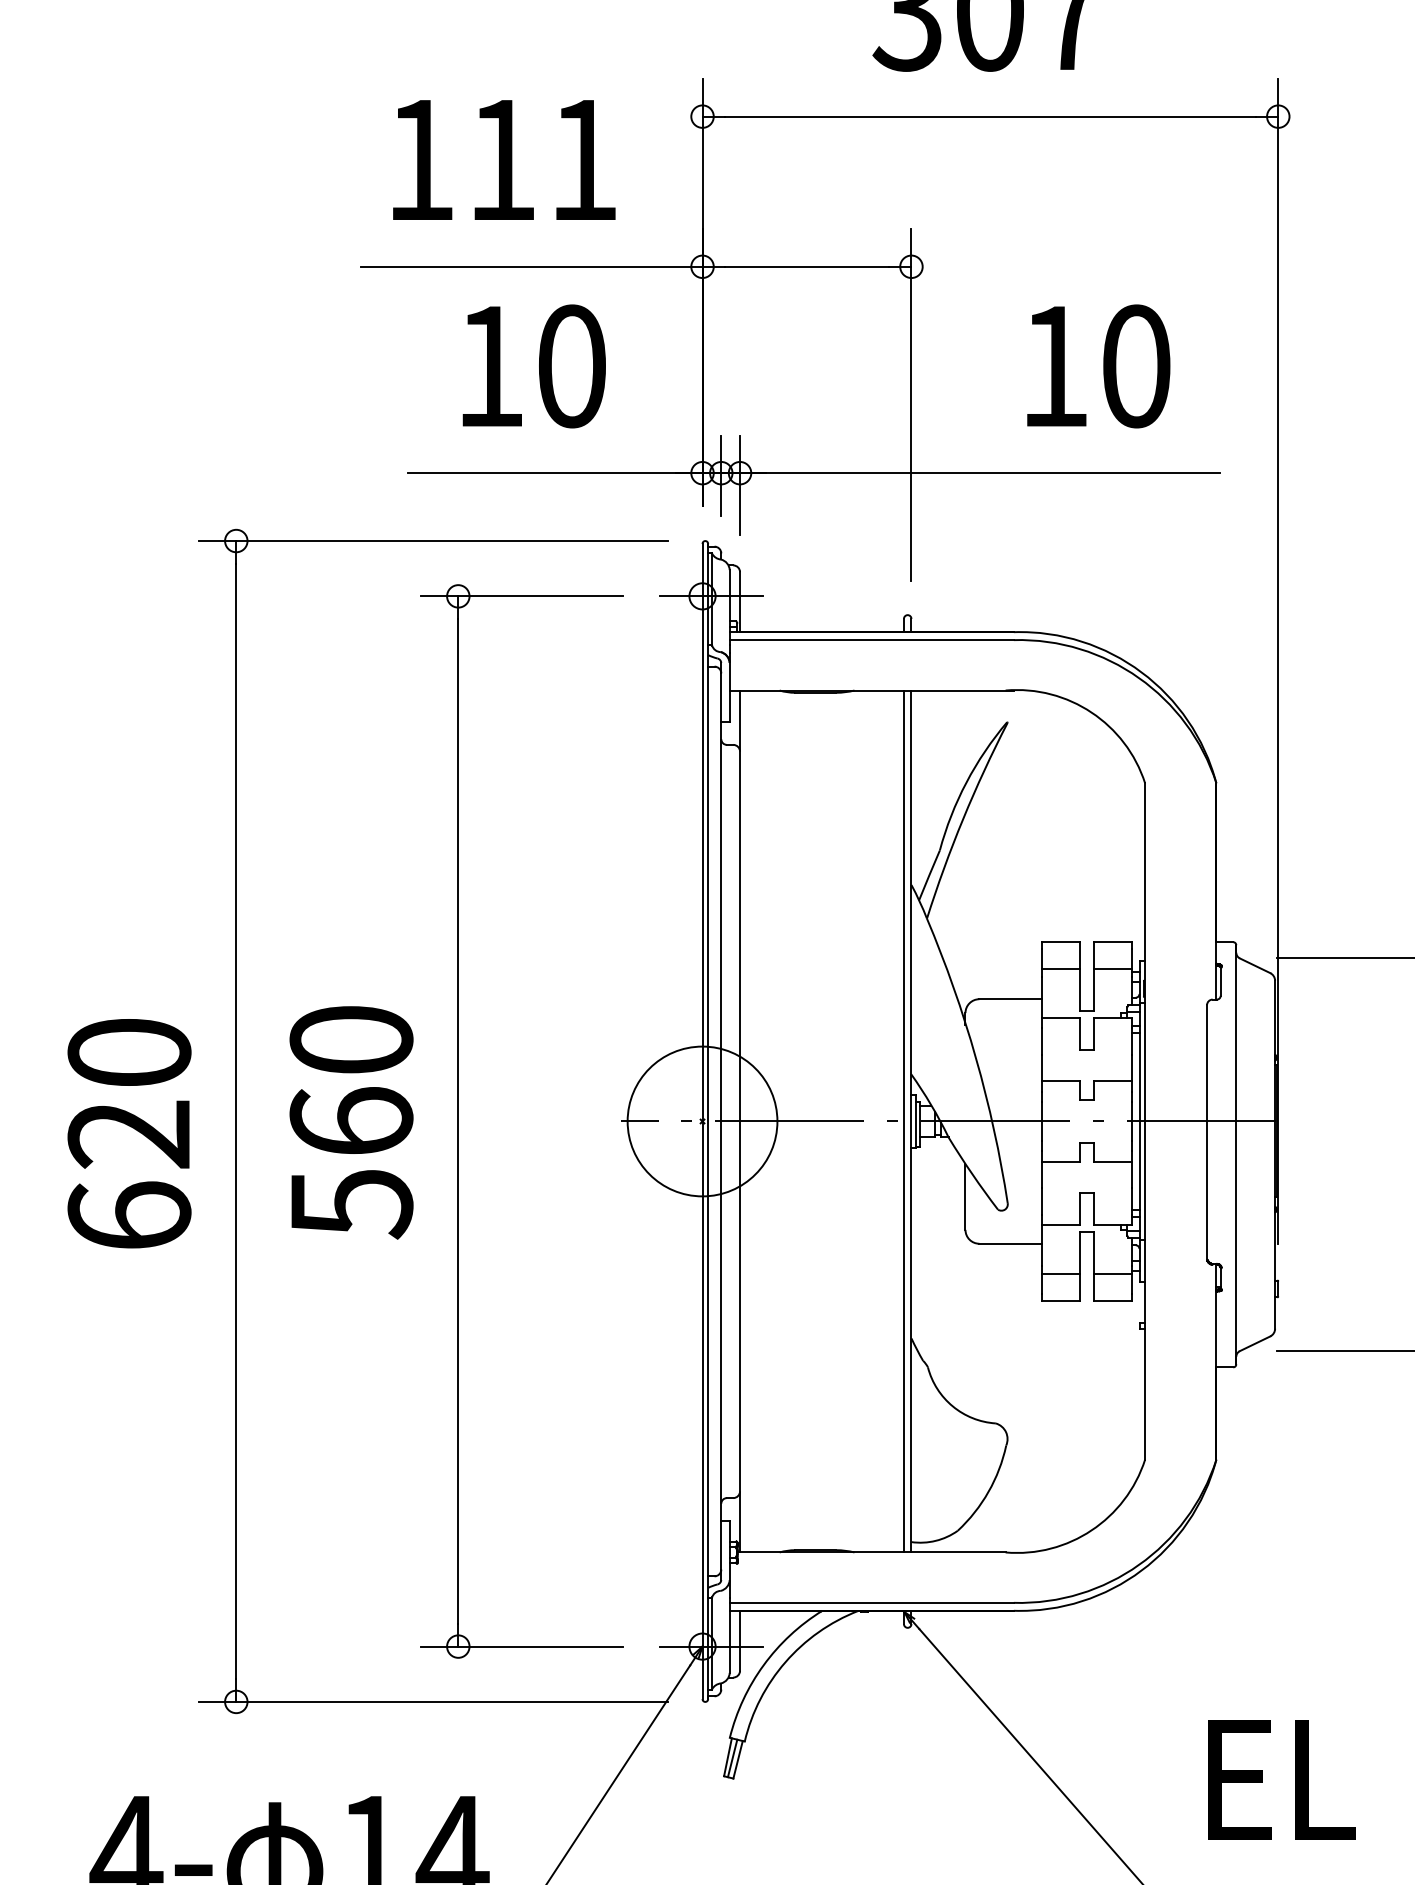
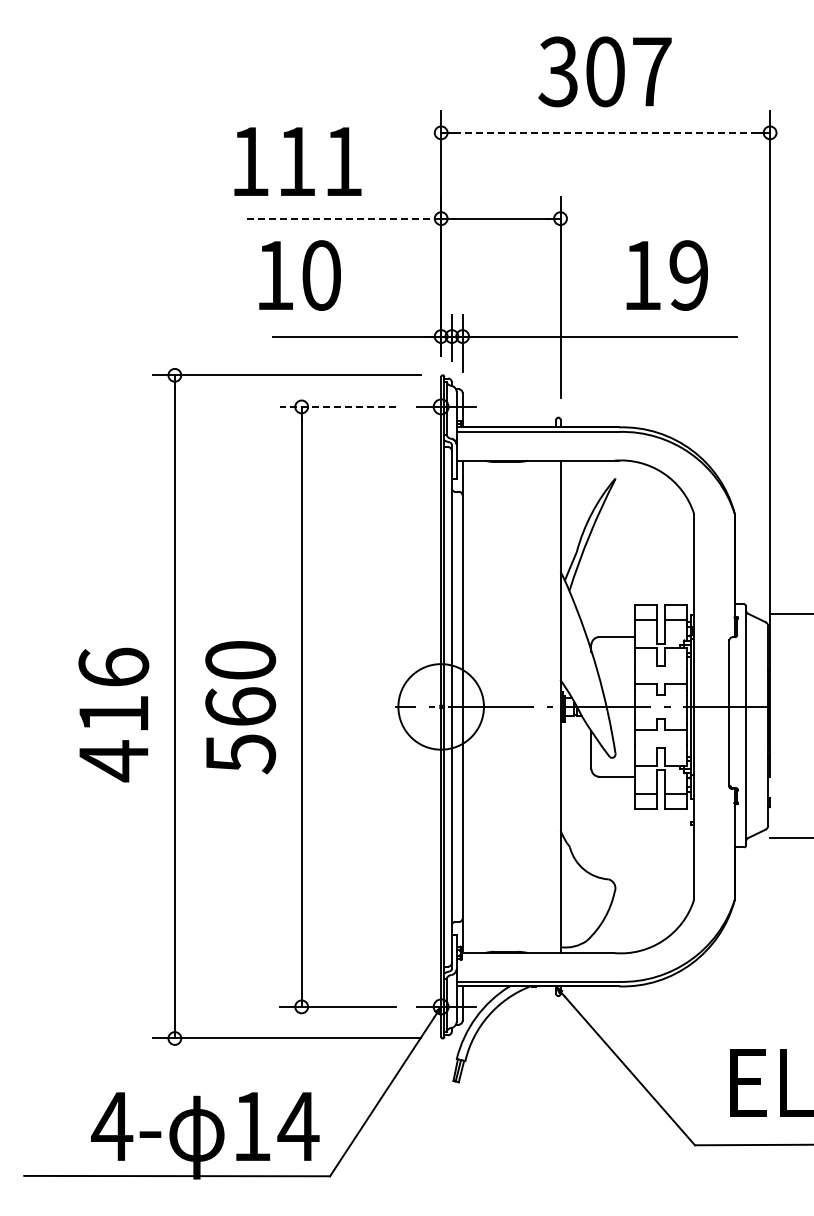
line: (990, 115) -> (605, 132), solid -> dashed
text: (503, 159) -> (297, 161), moved
line: (531, 266) -> (343, 218), solid -> dashed
text: (533, 366) -> (299, 275), moved
text: (1135, 366) -> (688, 275), 10 -> 19
line: (521, 595) -> (337, 406), solid -> dashed
line: (904, 1120) -> (556, 706), removed
text: (128, 1134) -> (113, 714), 620 -> 416

